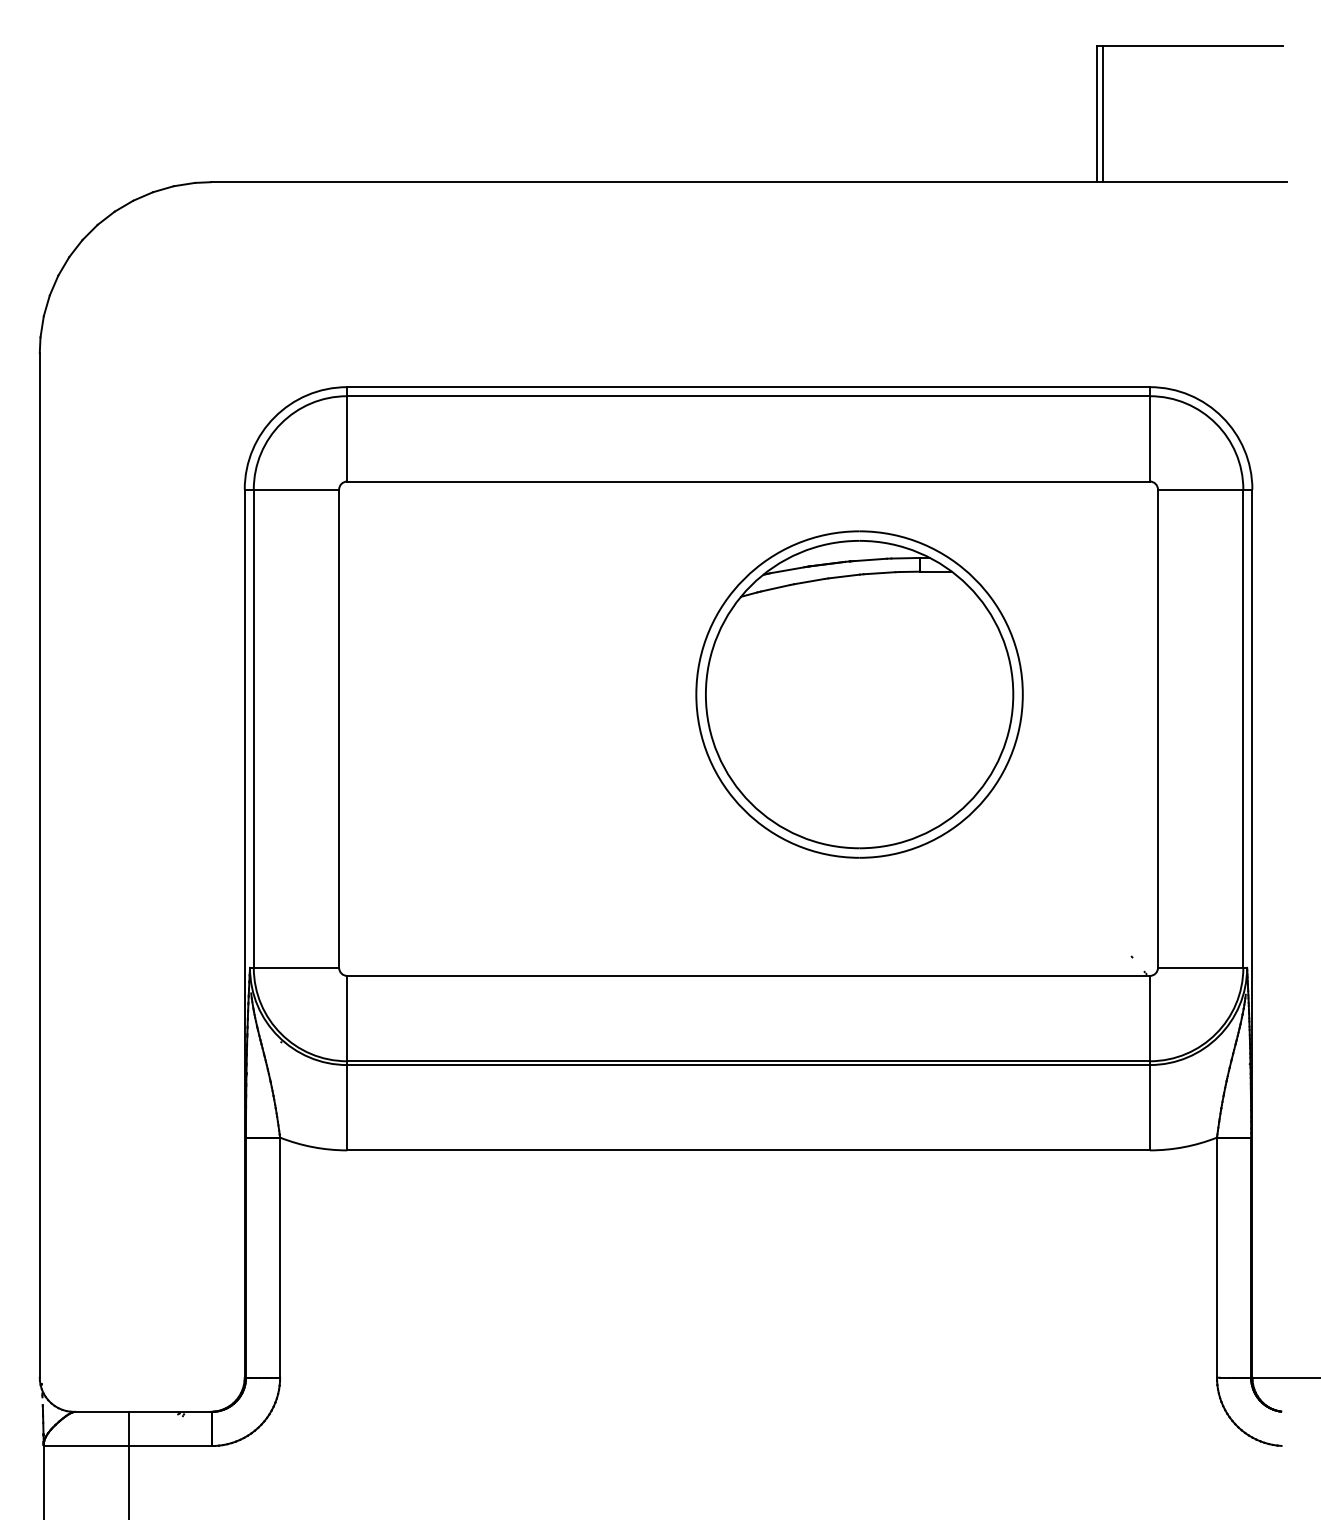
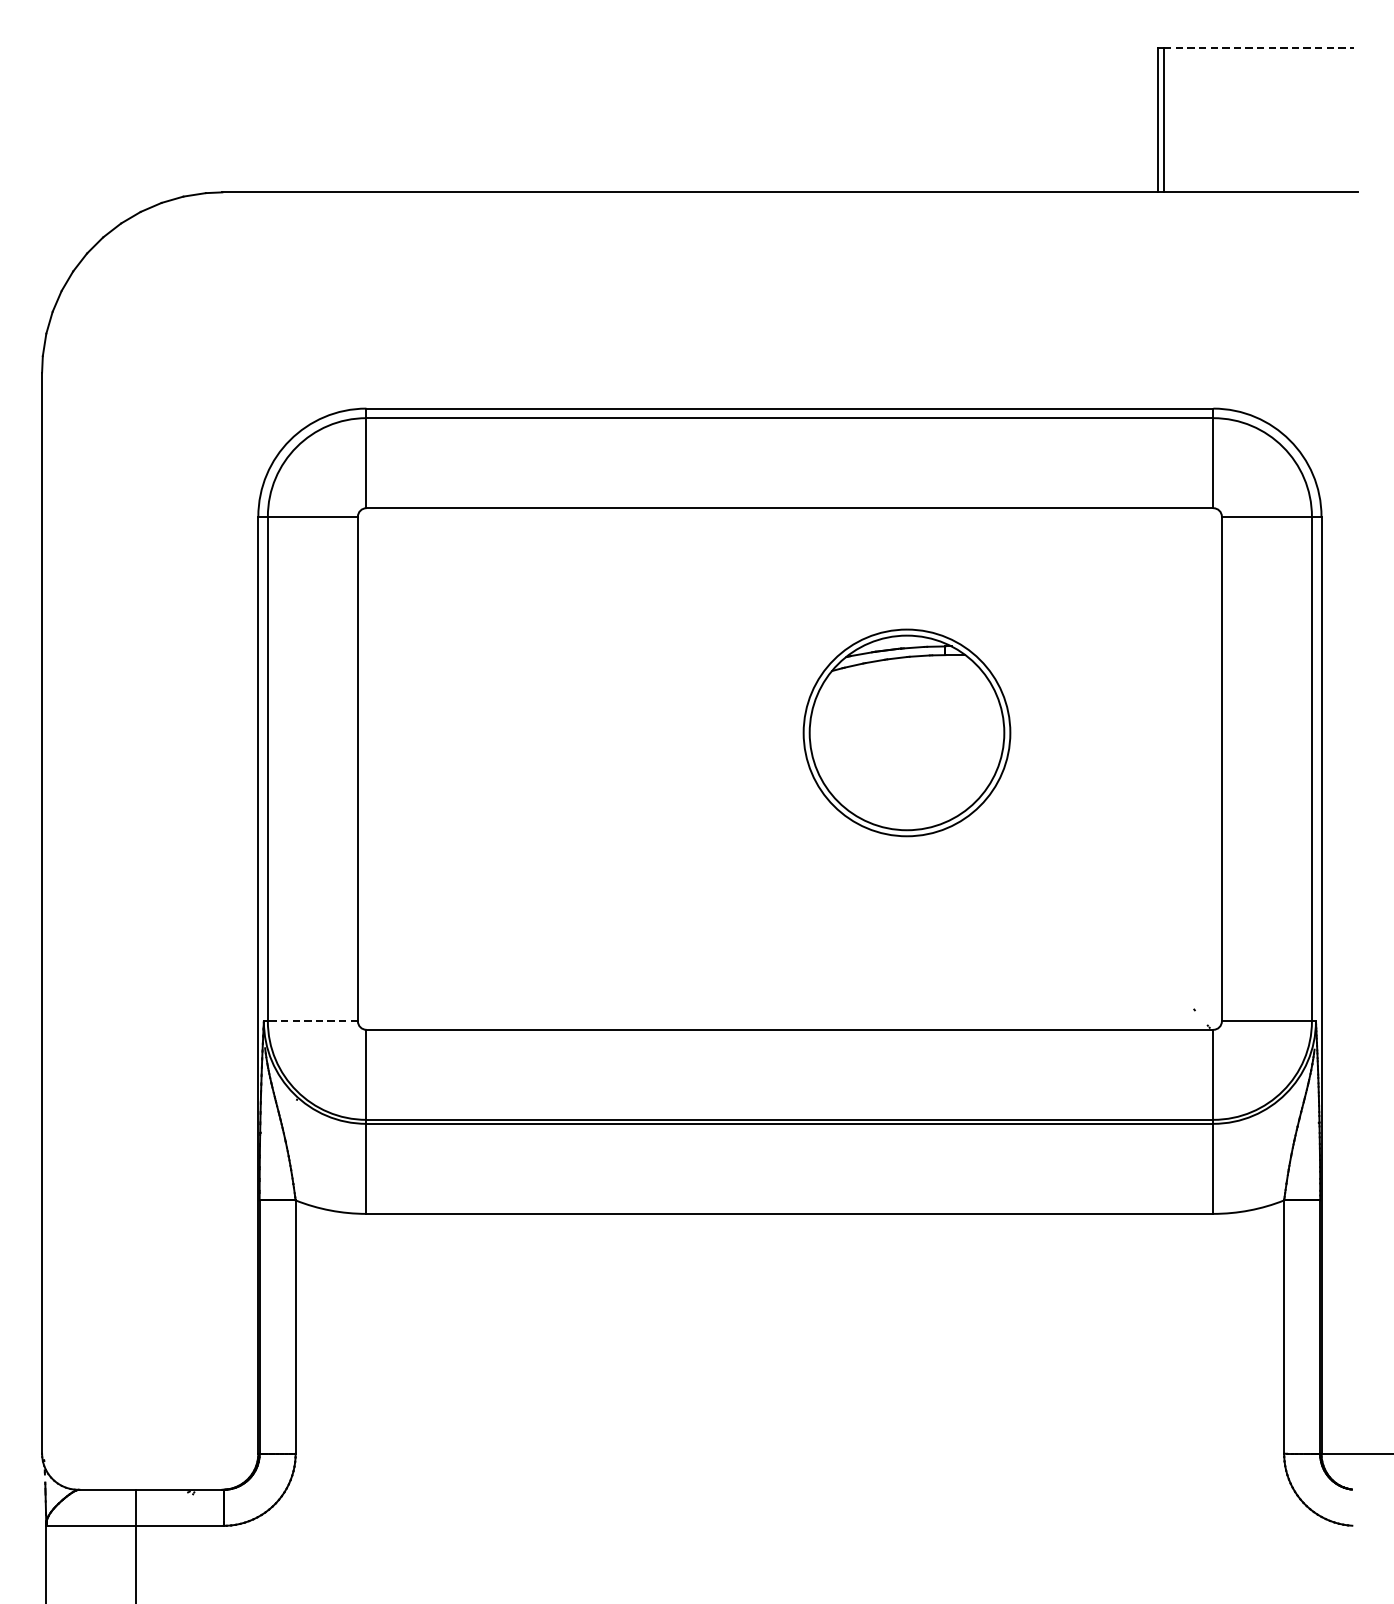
line: (1193, 45) -> (1259, 48), solid -> dashed
part: (859, 694) -> (906, 732), size x0.6
line: (296, 967) -> (312, 1020), solid -> dashed

